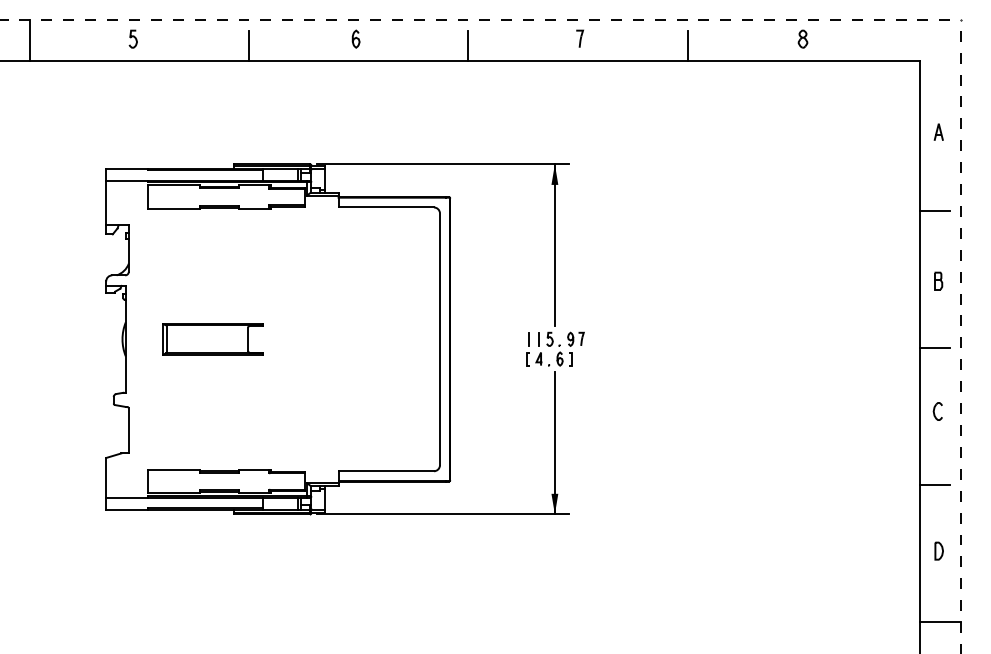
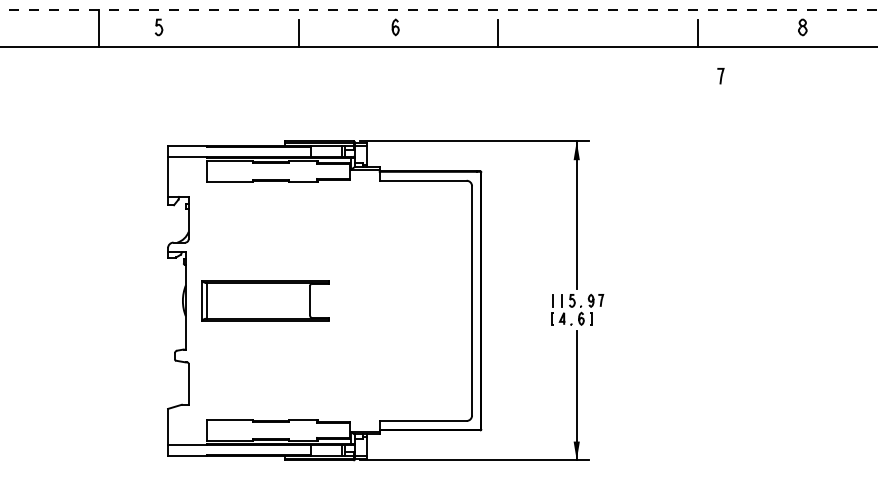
curve: (132, 37) -> (158, 25), moved
part: (579, 38) -> (720, 76), moved
part: (212, 339) -> (264, 300), size x1.4

